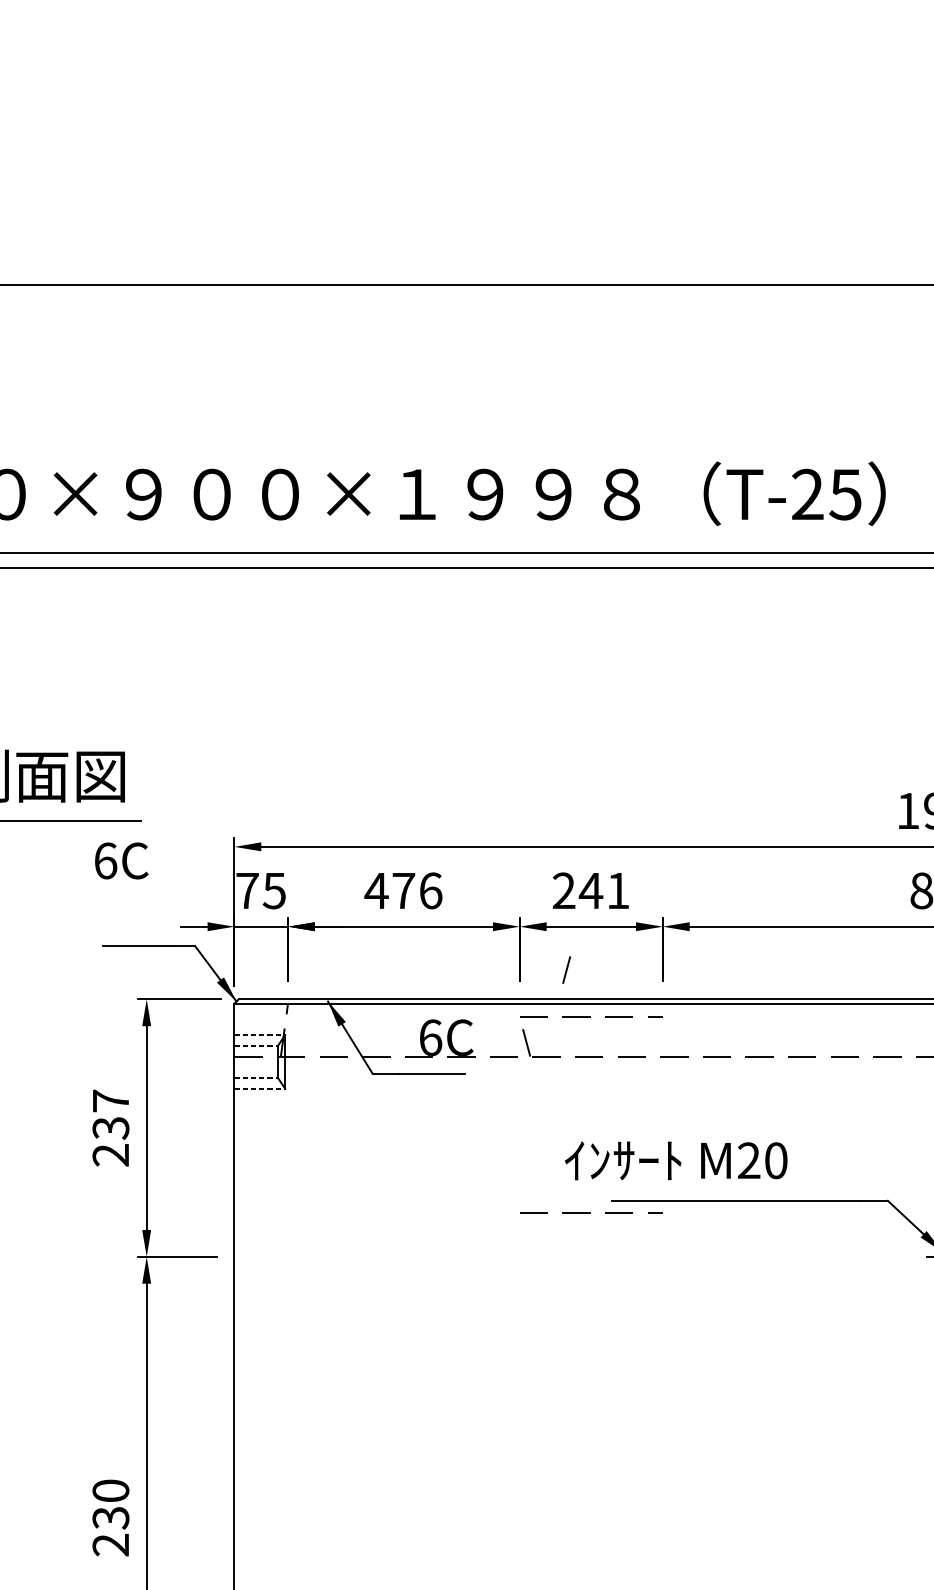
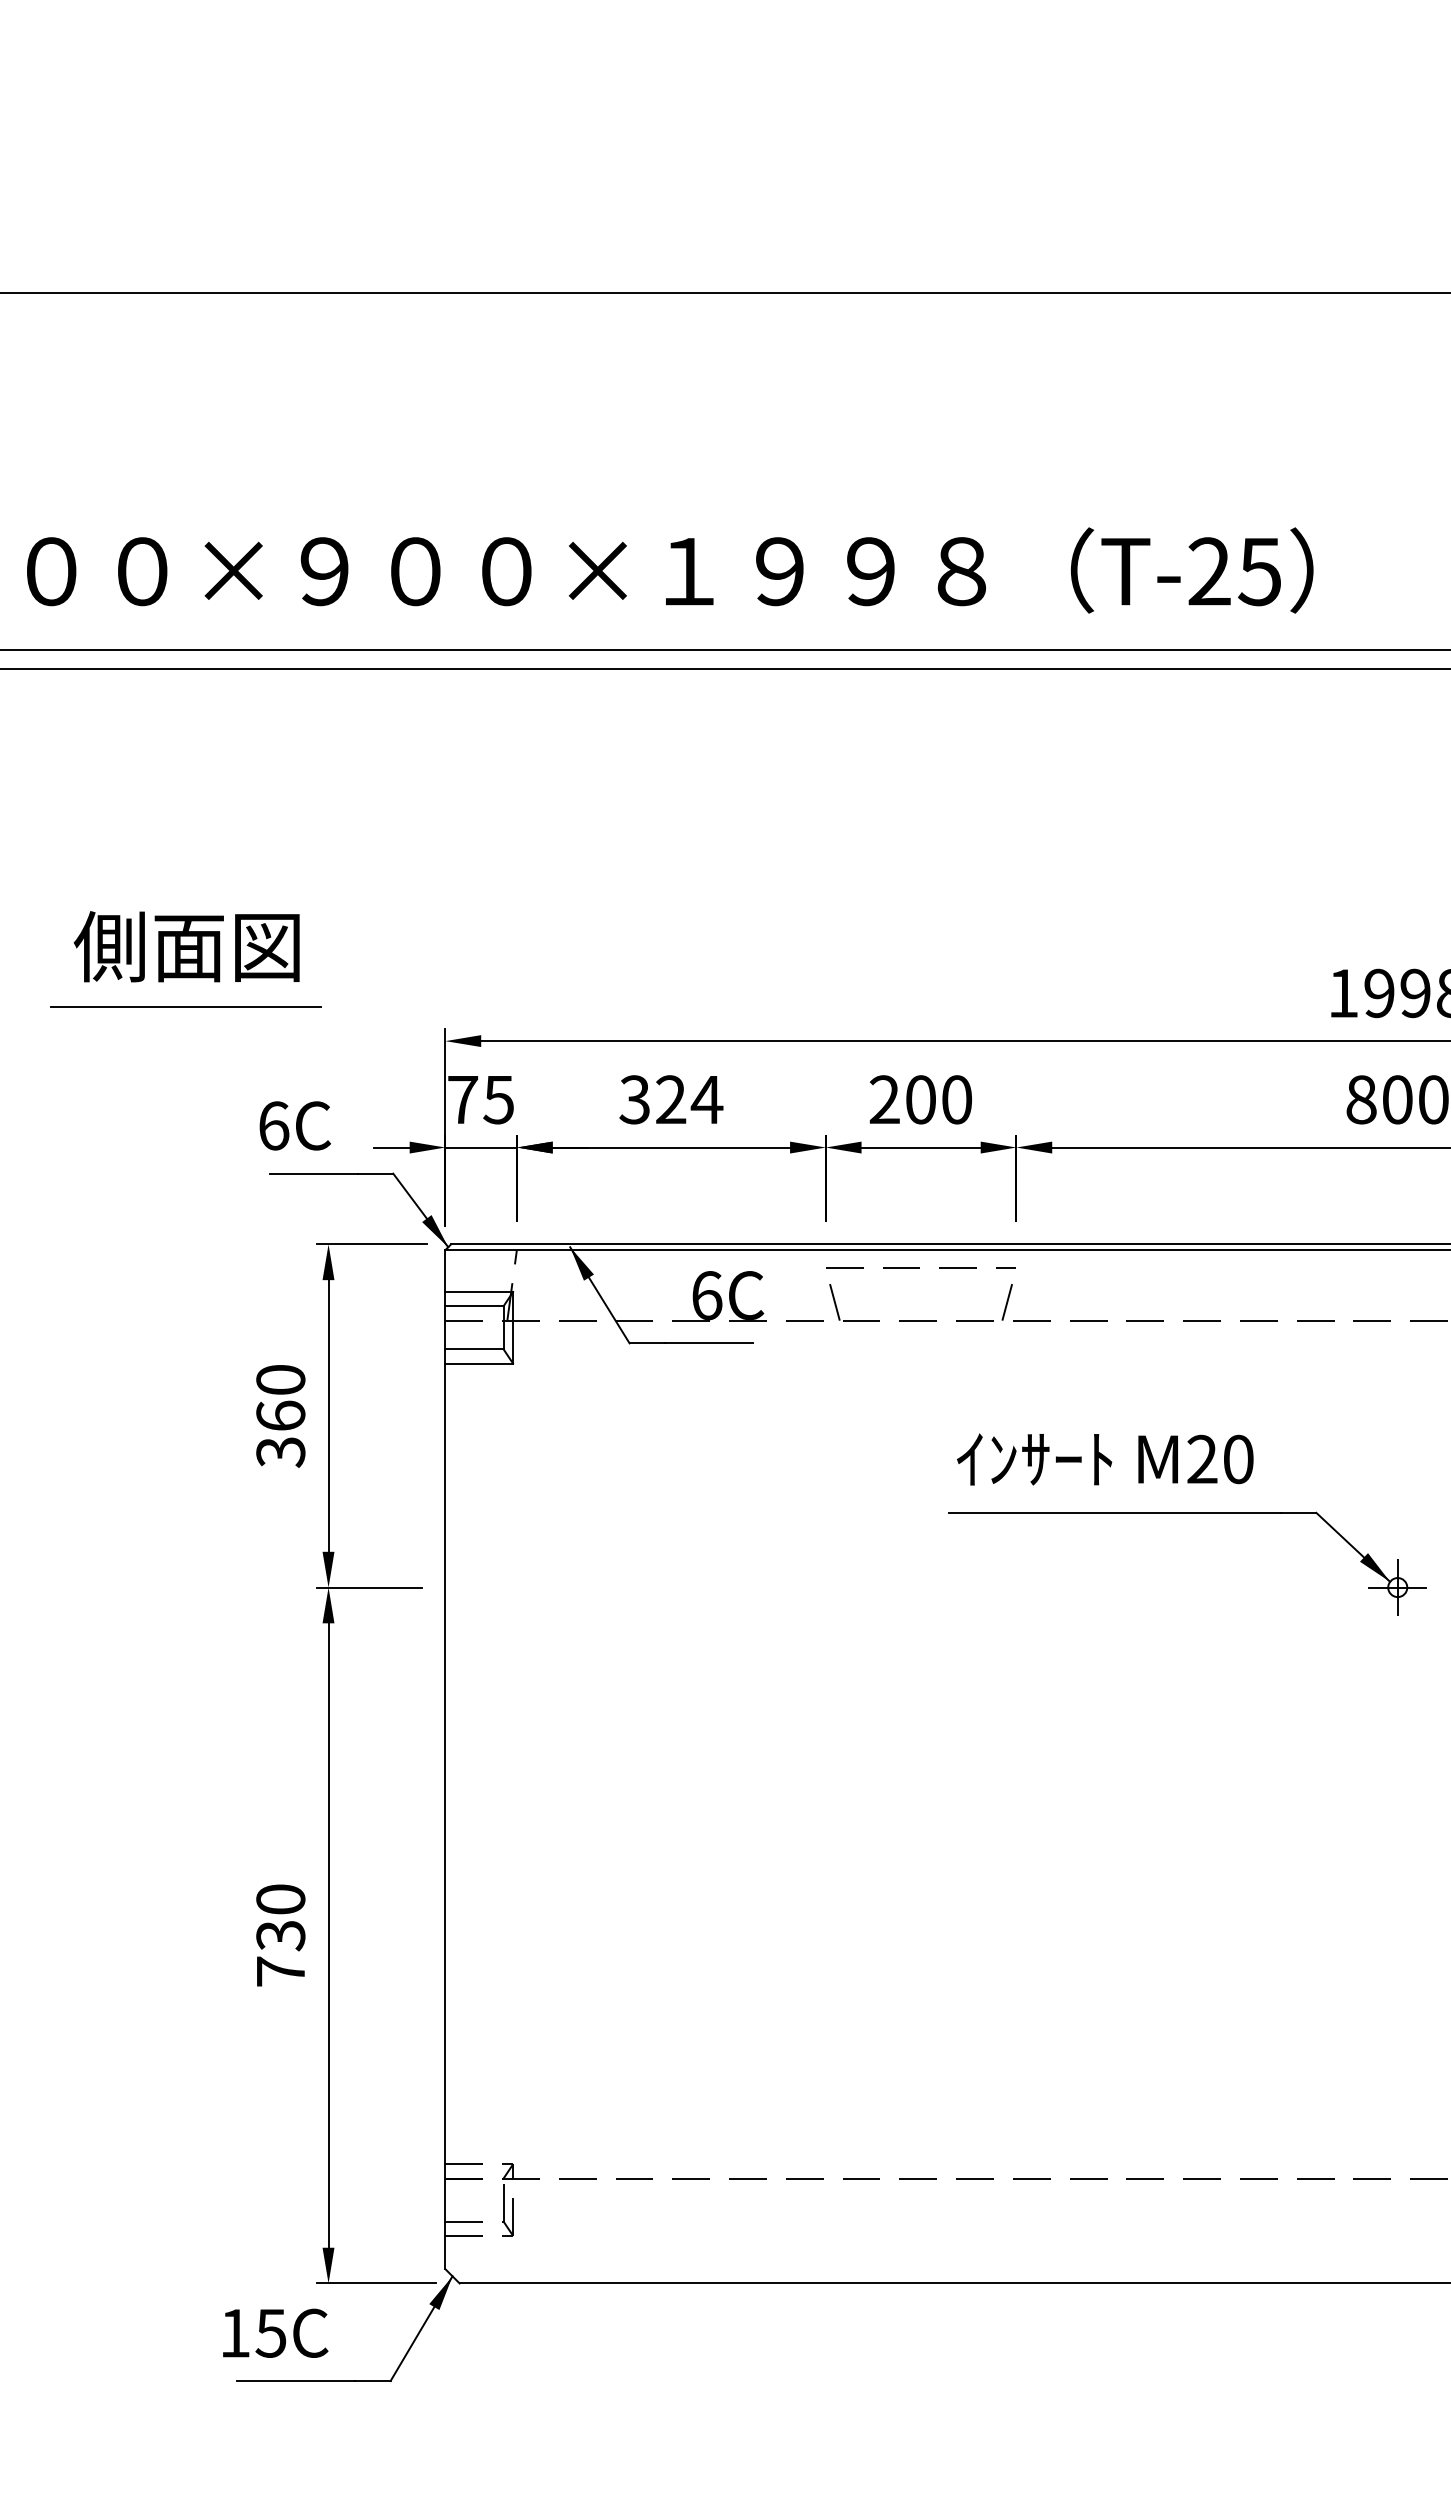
text: (121, 860) -> (294, 1125), moved
text: (403, 890) -> (670, 1099), 476 -> 324
text: (603, 890) -> (937, 1099), 241 -> 200
line: (566, 970) -> (1006, 1302), moved
line: (259, 1035) -> (479, 1292), dashed -> solid
line: (256, 1045) -> (474, 1306), dashed -> solid
line: (256, 1078) -> (474, 1349), dashed -> solid
line: (259, 1088) -> (479, 1363), dashed -> solid
text: (110, 1128) -> (280, 1416), 237 -> 360
text: (676, 1160) -> (1105, 1459), moved
line: (590, 1212) -> (919, 1528), removed
text: (110, 1544) -> (280, 1971), 230 -> 730

